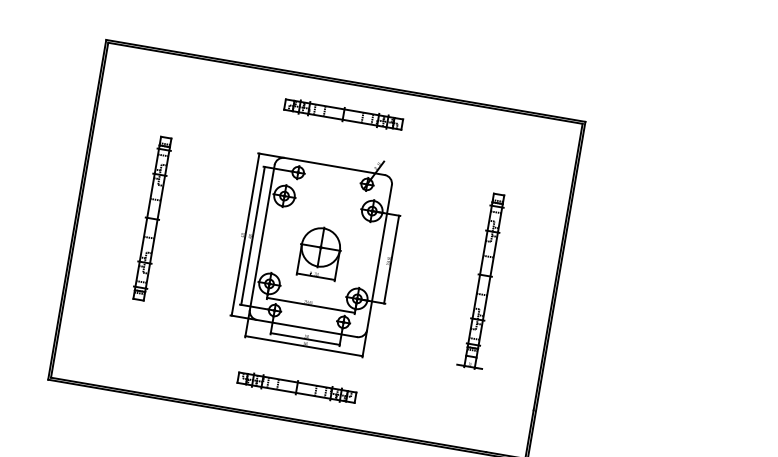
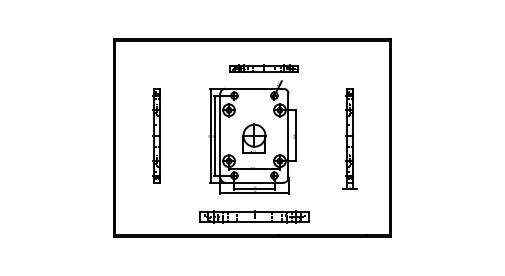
part: (341, 114) -> (263, 68), moved
part: (295, 386) -> (253, 216), size x1.6

